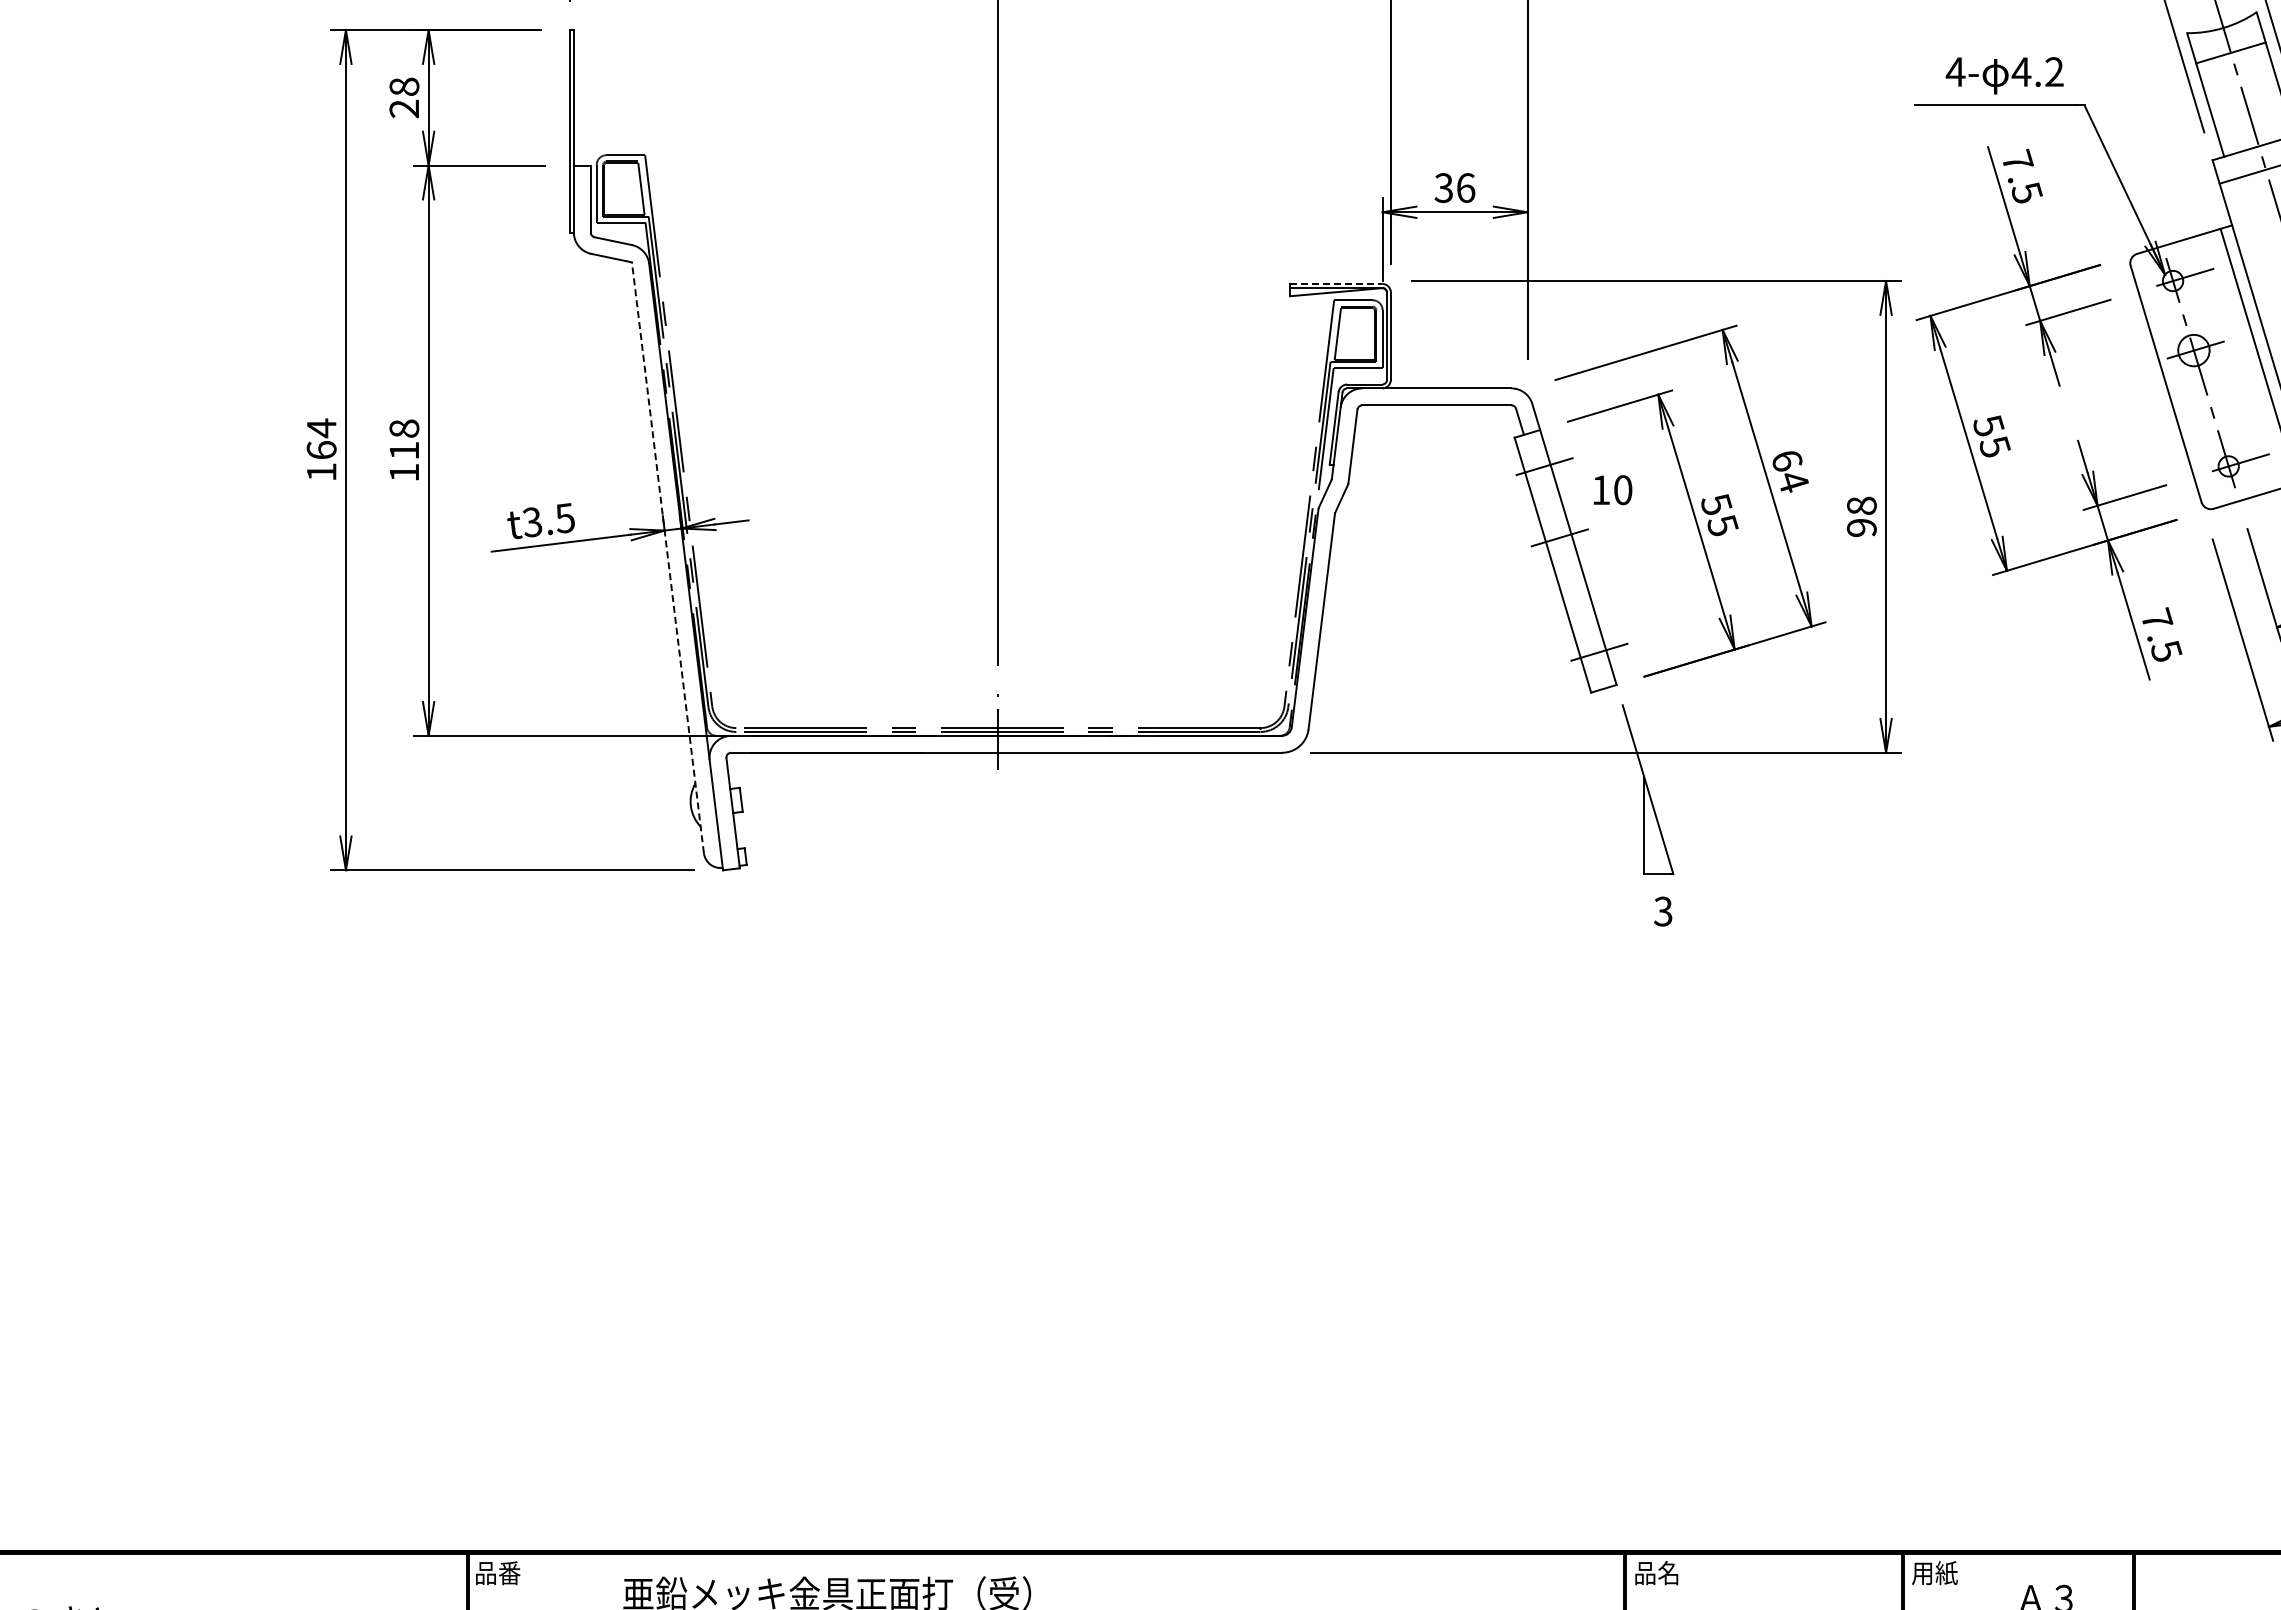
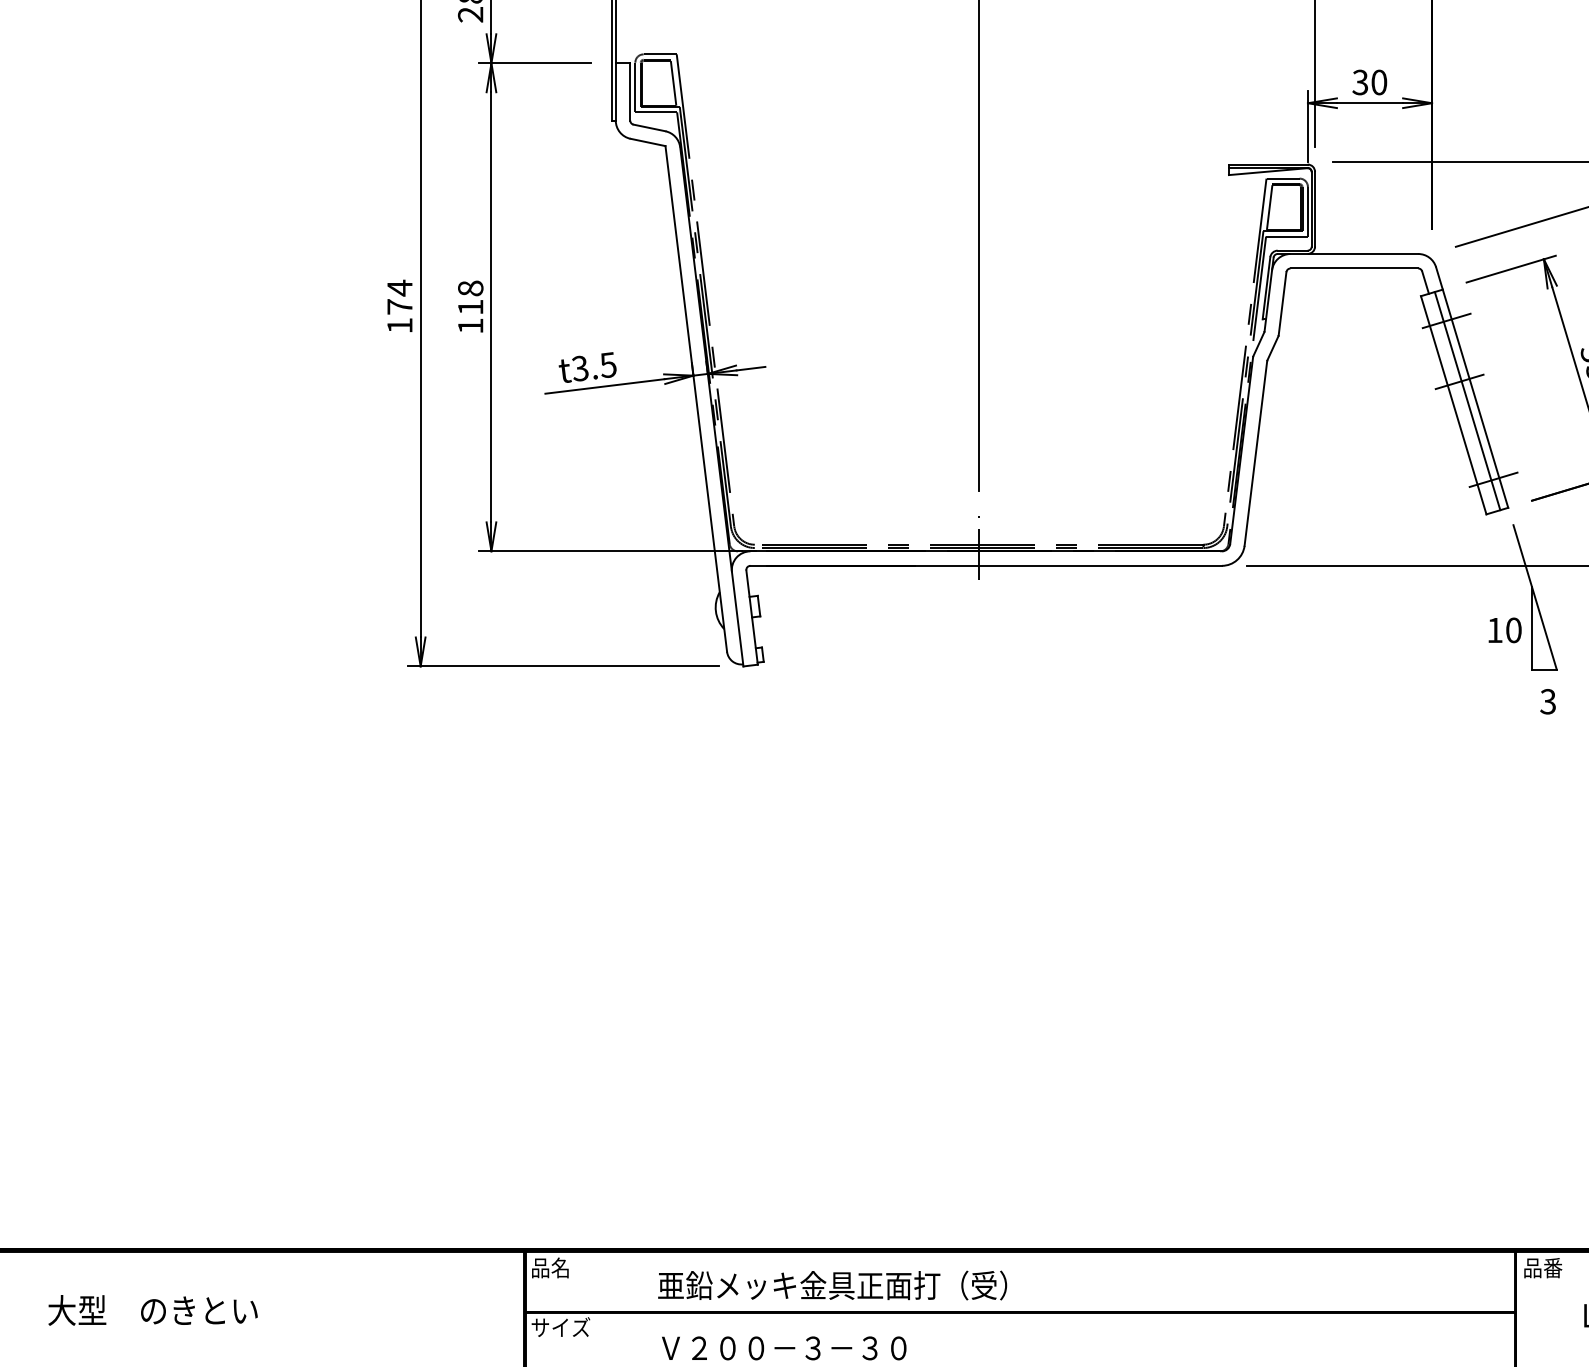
text: (1466, 187) -> (1379, 82), 36 -> 30
line: (1336, 283) -> (1268, 164), dashed -> solid
text: (321, 450) -> (399, 307), 164 -> 174
text: (1612, 490) -> (1504, 630), moved
line: (667, 557) -> (695, 398), dashed -> solid
line: (1568, 559) -> (1467, 400), added
text: (509, 1573) -> (560, 1268), 品番 -> 品名
text: (1668, 1573) -> (1552, 1268), 品名 -> 品番

